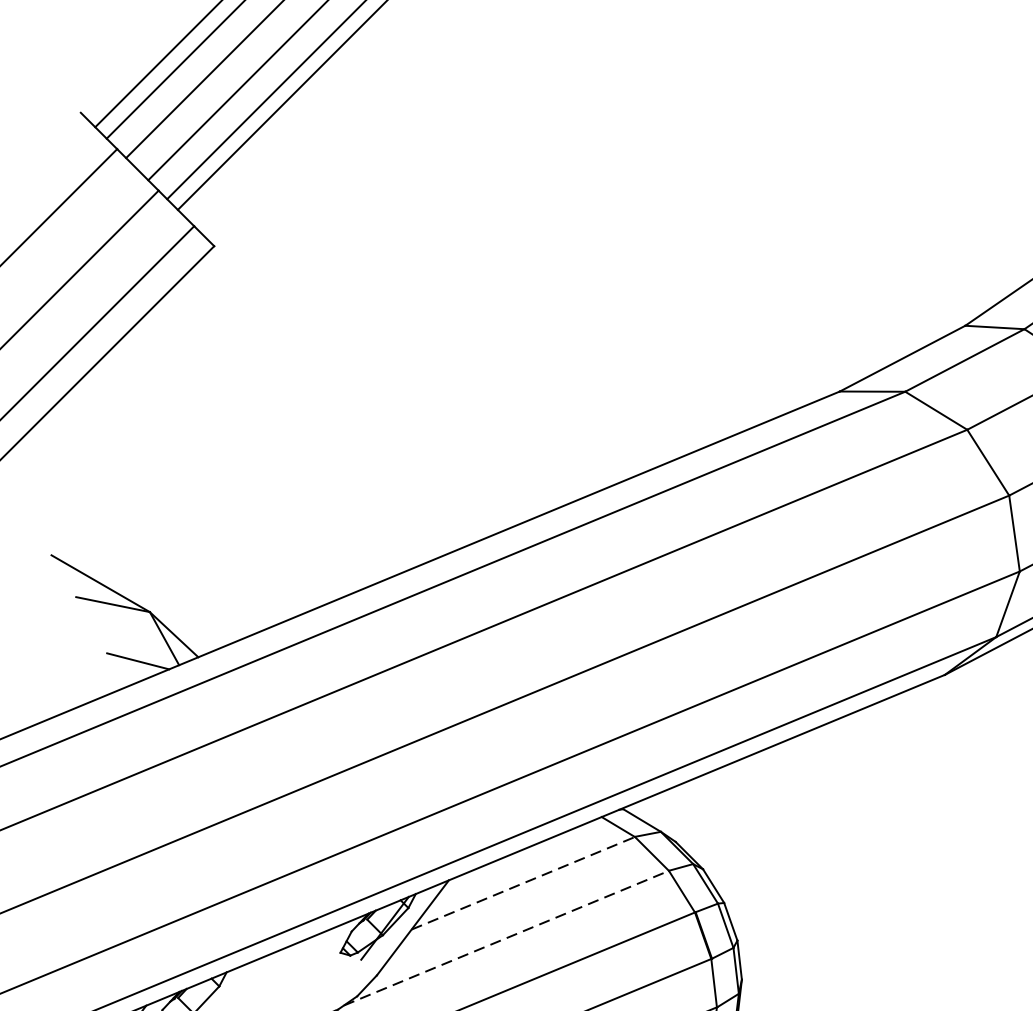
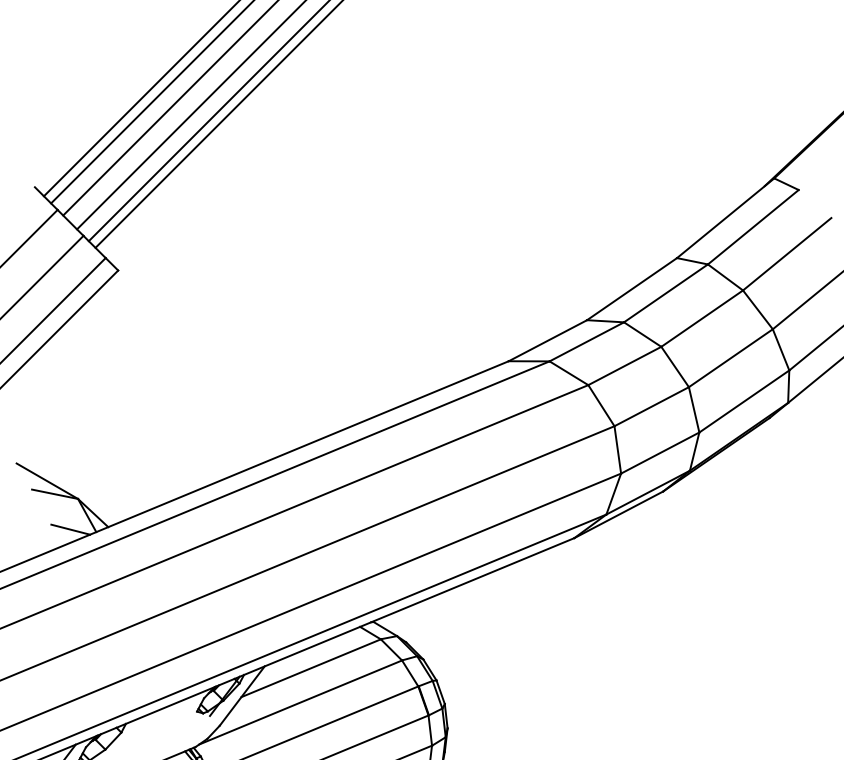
line: (523, 883) -> (311, 668), dashed -> solid
line: (507, 938) -> (301, 702), dashed -> solid

